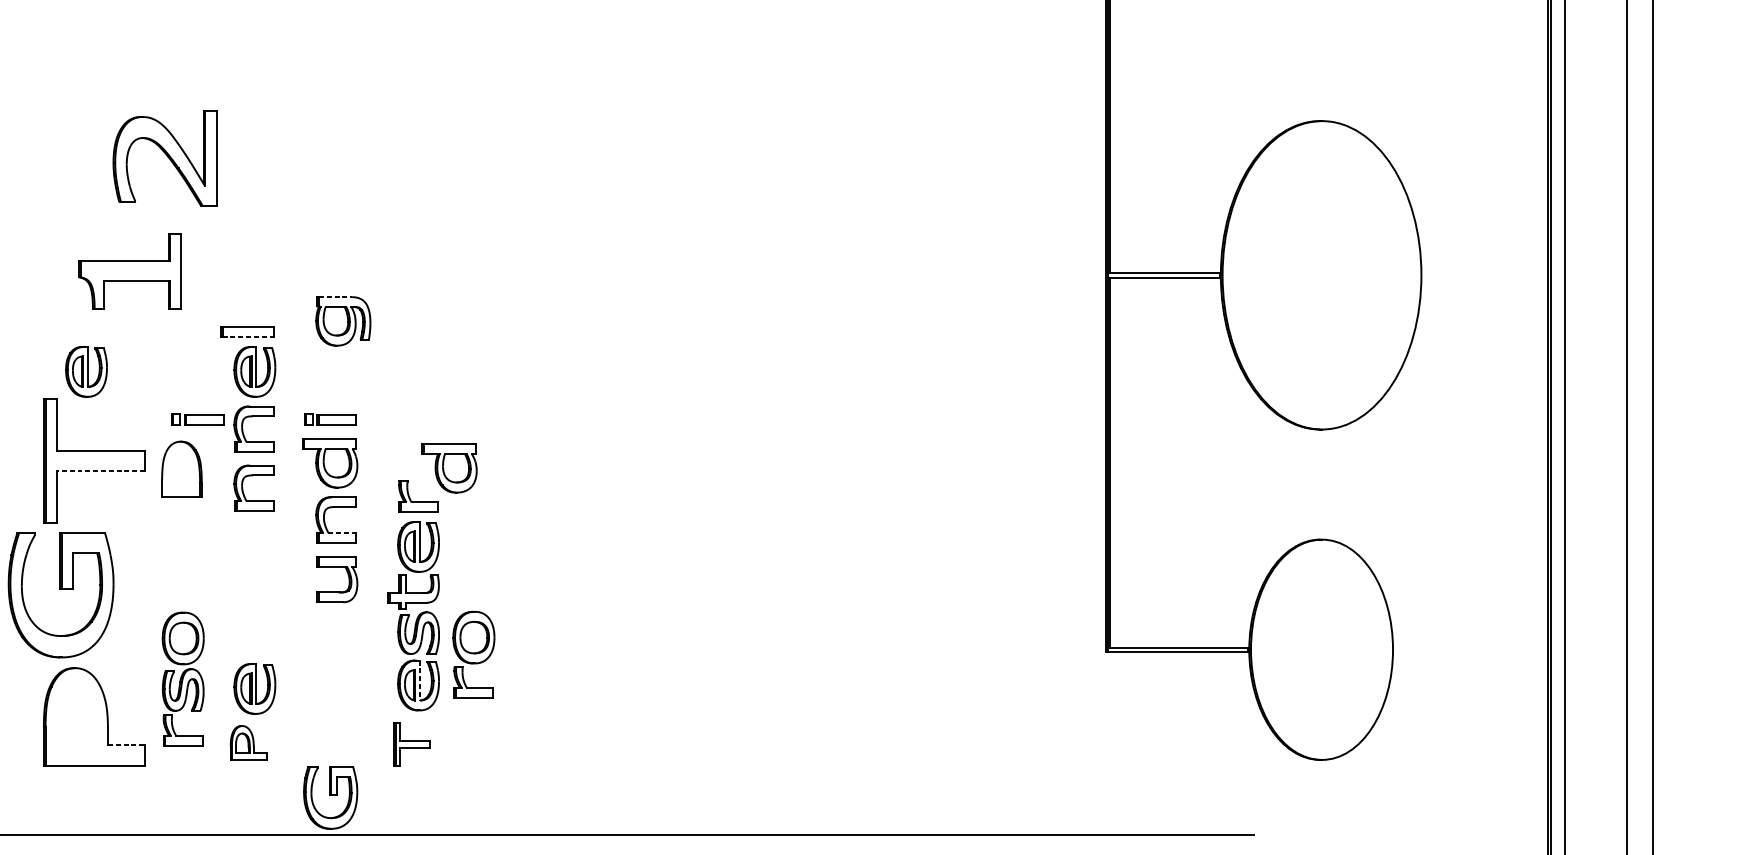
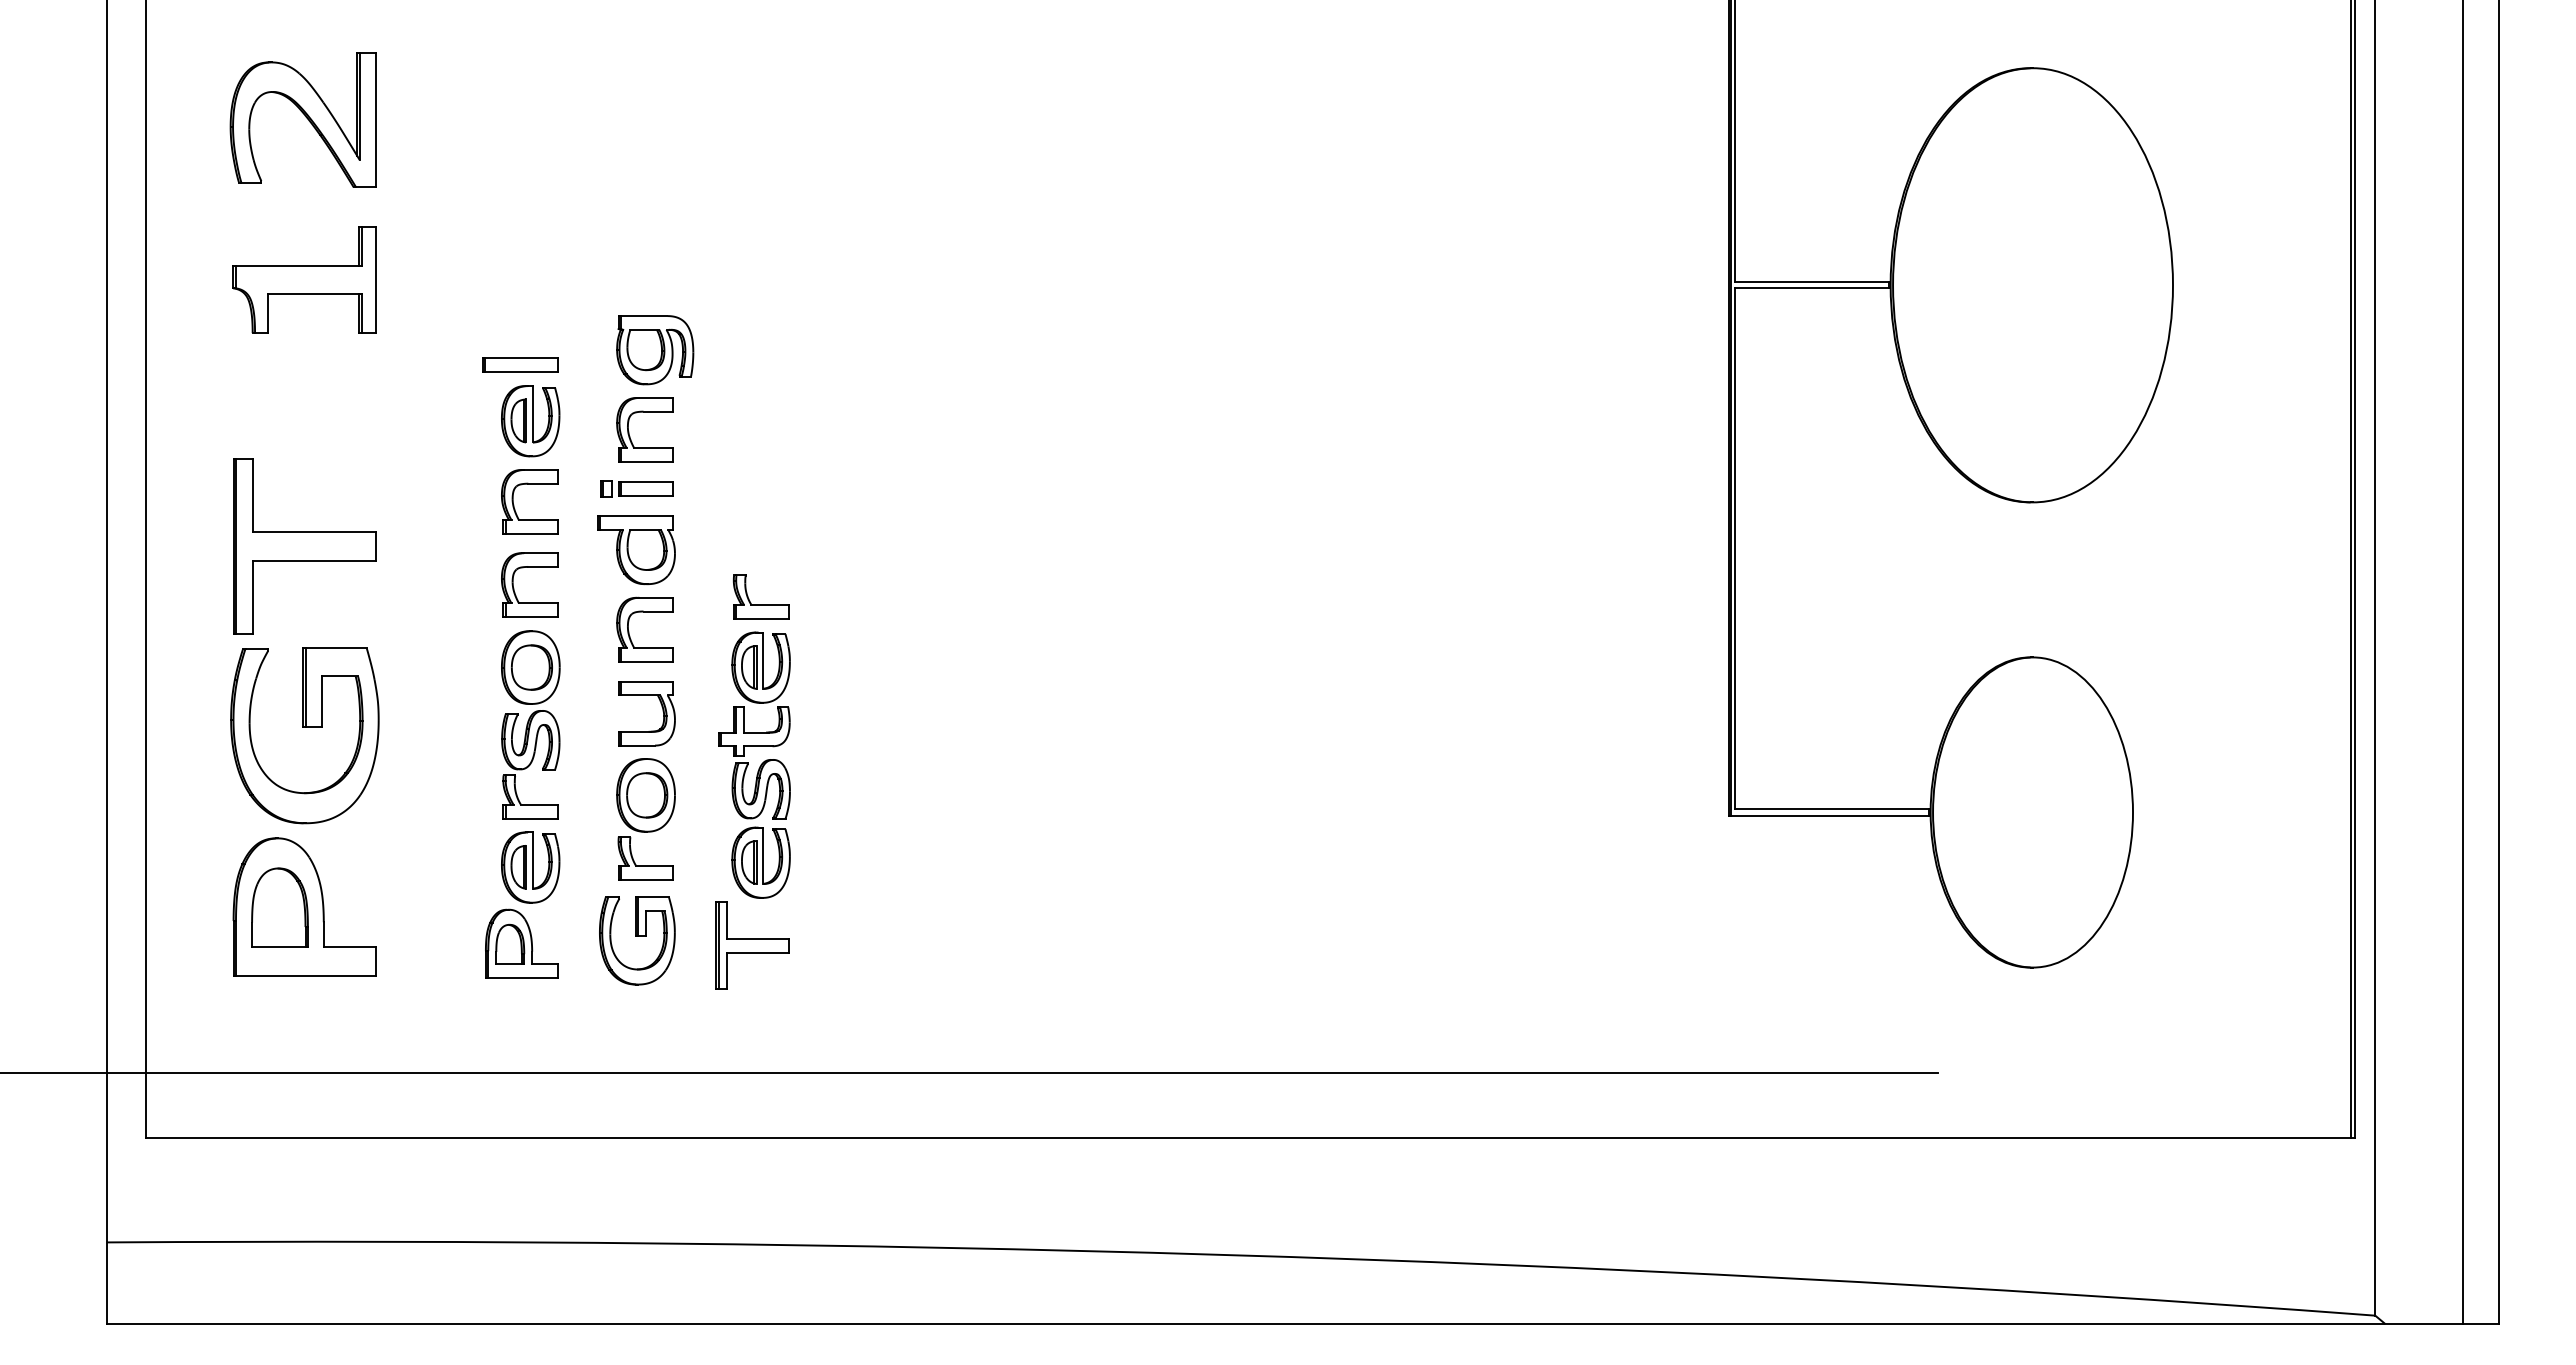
part: (164, 157) -> (302, 119), moved
part: (129, 271) -> (304, 279), moved
line: (335, 297) -> (644, 316), dashed -> solid
line: (248, 336) -> (521, 371), dashed -> solid
part: (86, 372) -> (293, 421), removed
part: (325, 379) -> (629, 431), added
part: (197, 419) -> (449, 488), removed
part: (449, 468) -> (804, 557), removed
part: (181, 469) -> (279, 907), moved
line: (101, 470) -> (314, 560), dashed -> solid
line: (342, 533) -> (653, 648), dashed -> solid
part: (60, 589) -> (304, 727), moved
part: (473, 654) -> (645, 819), moved
part: (183, 678) -> (530, 724), moved
line: (420, 681) -> (763, 856), dashed -> solid
part: (248, 742) -> (521, 943), size x1.43
line: (126, 744) -> (350, 946), dashed -> solid
part: (412, 744) -> (752, 945), size x1.43
part: (330, 797) -> (637, 940), moved

